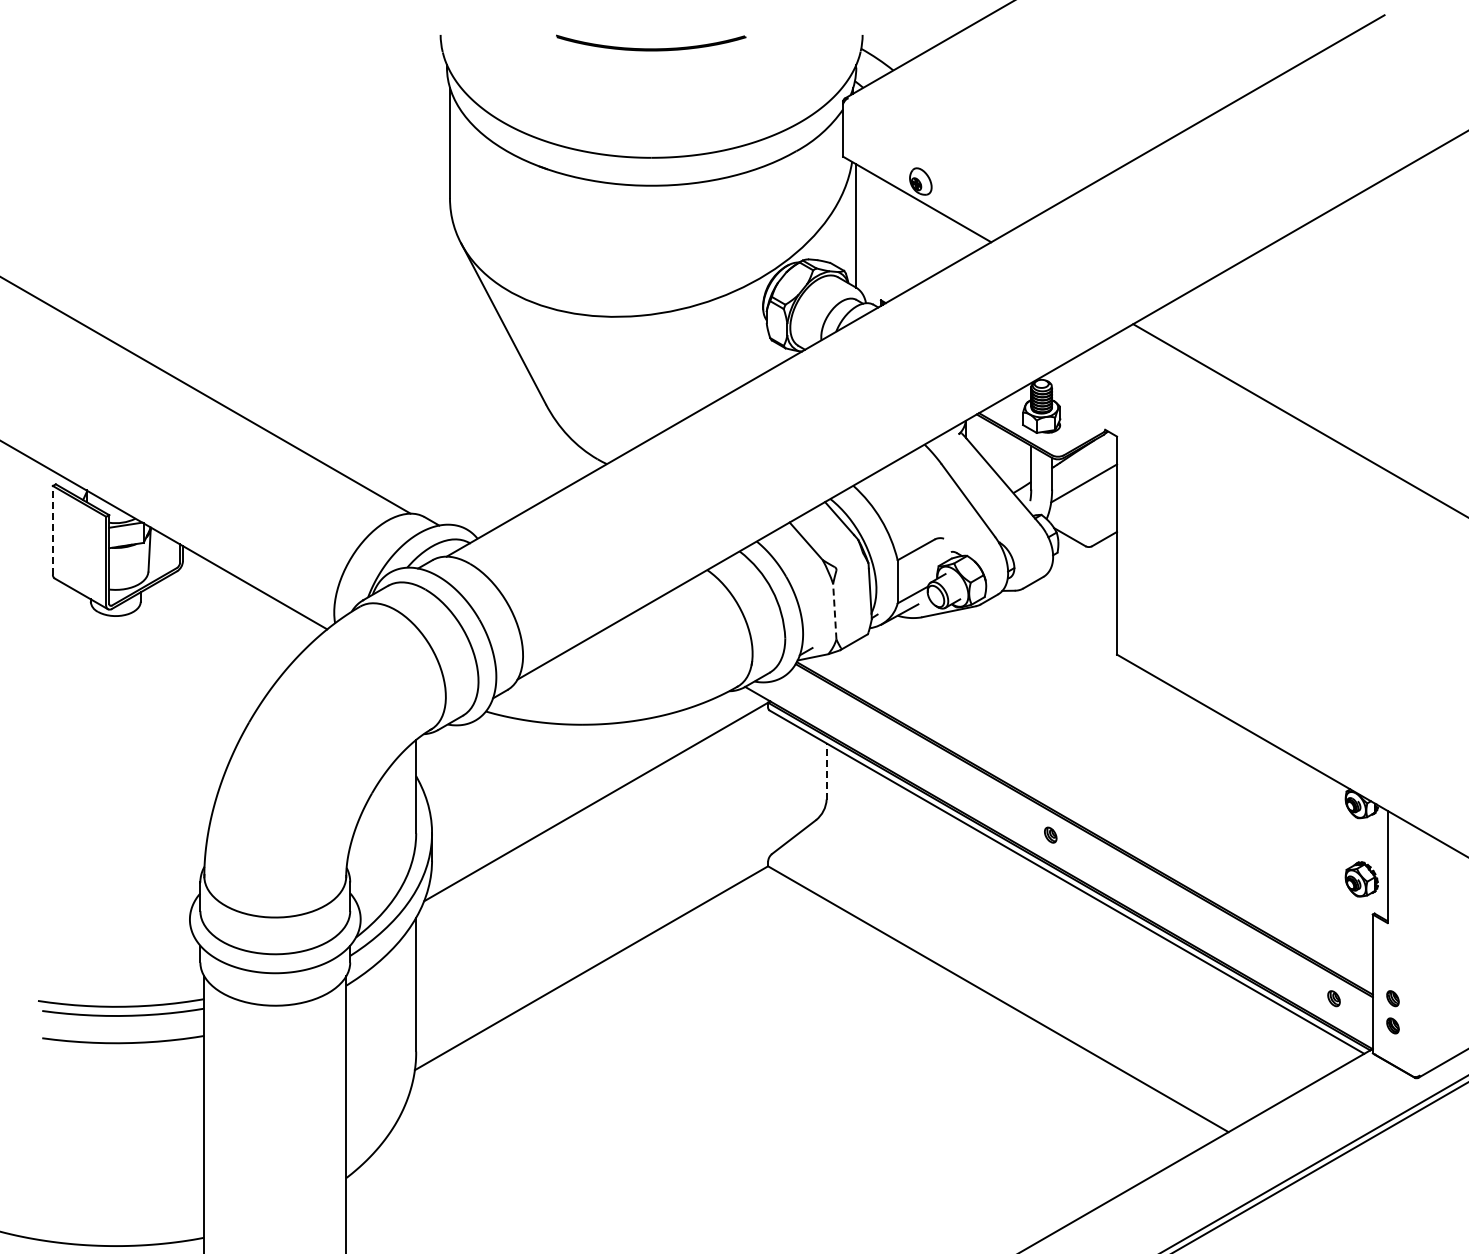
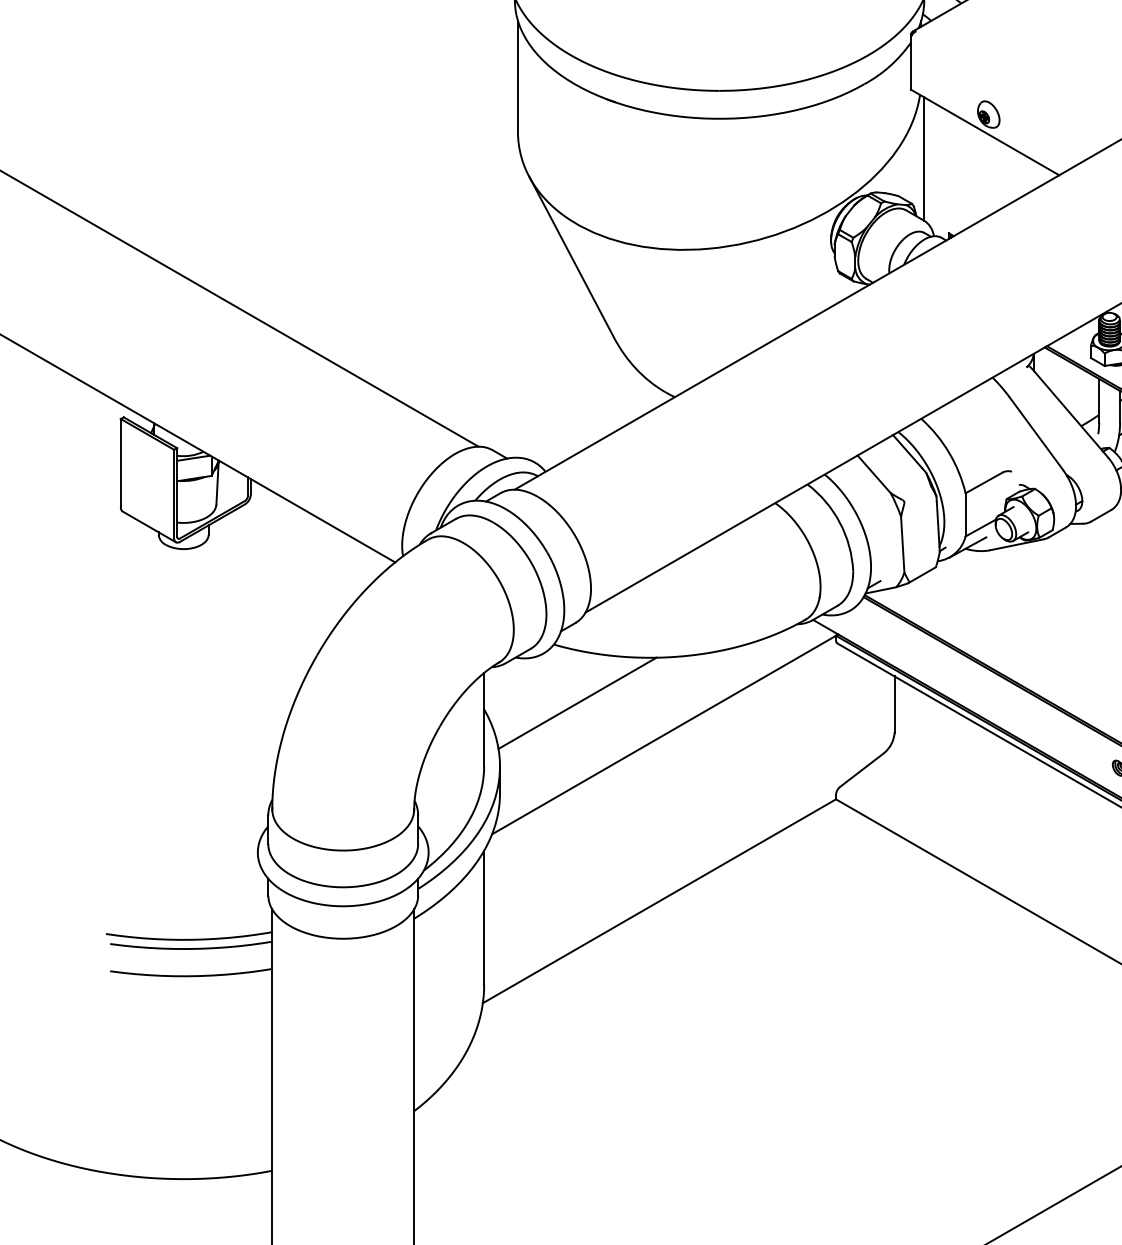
line: (52, 529) -> (120, 462), dashed -> solid
line: (834, 611) -> (902, 544), dashed -> solid
line: (509, 769) -> (577, 702), added
line: (826, 770) -> (894, 703), dashed -> solid

